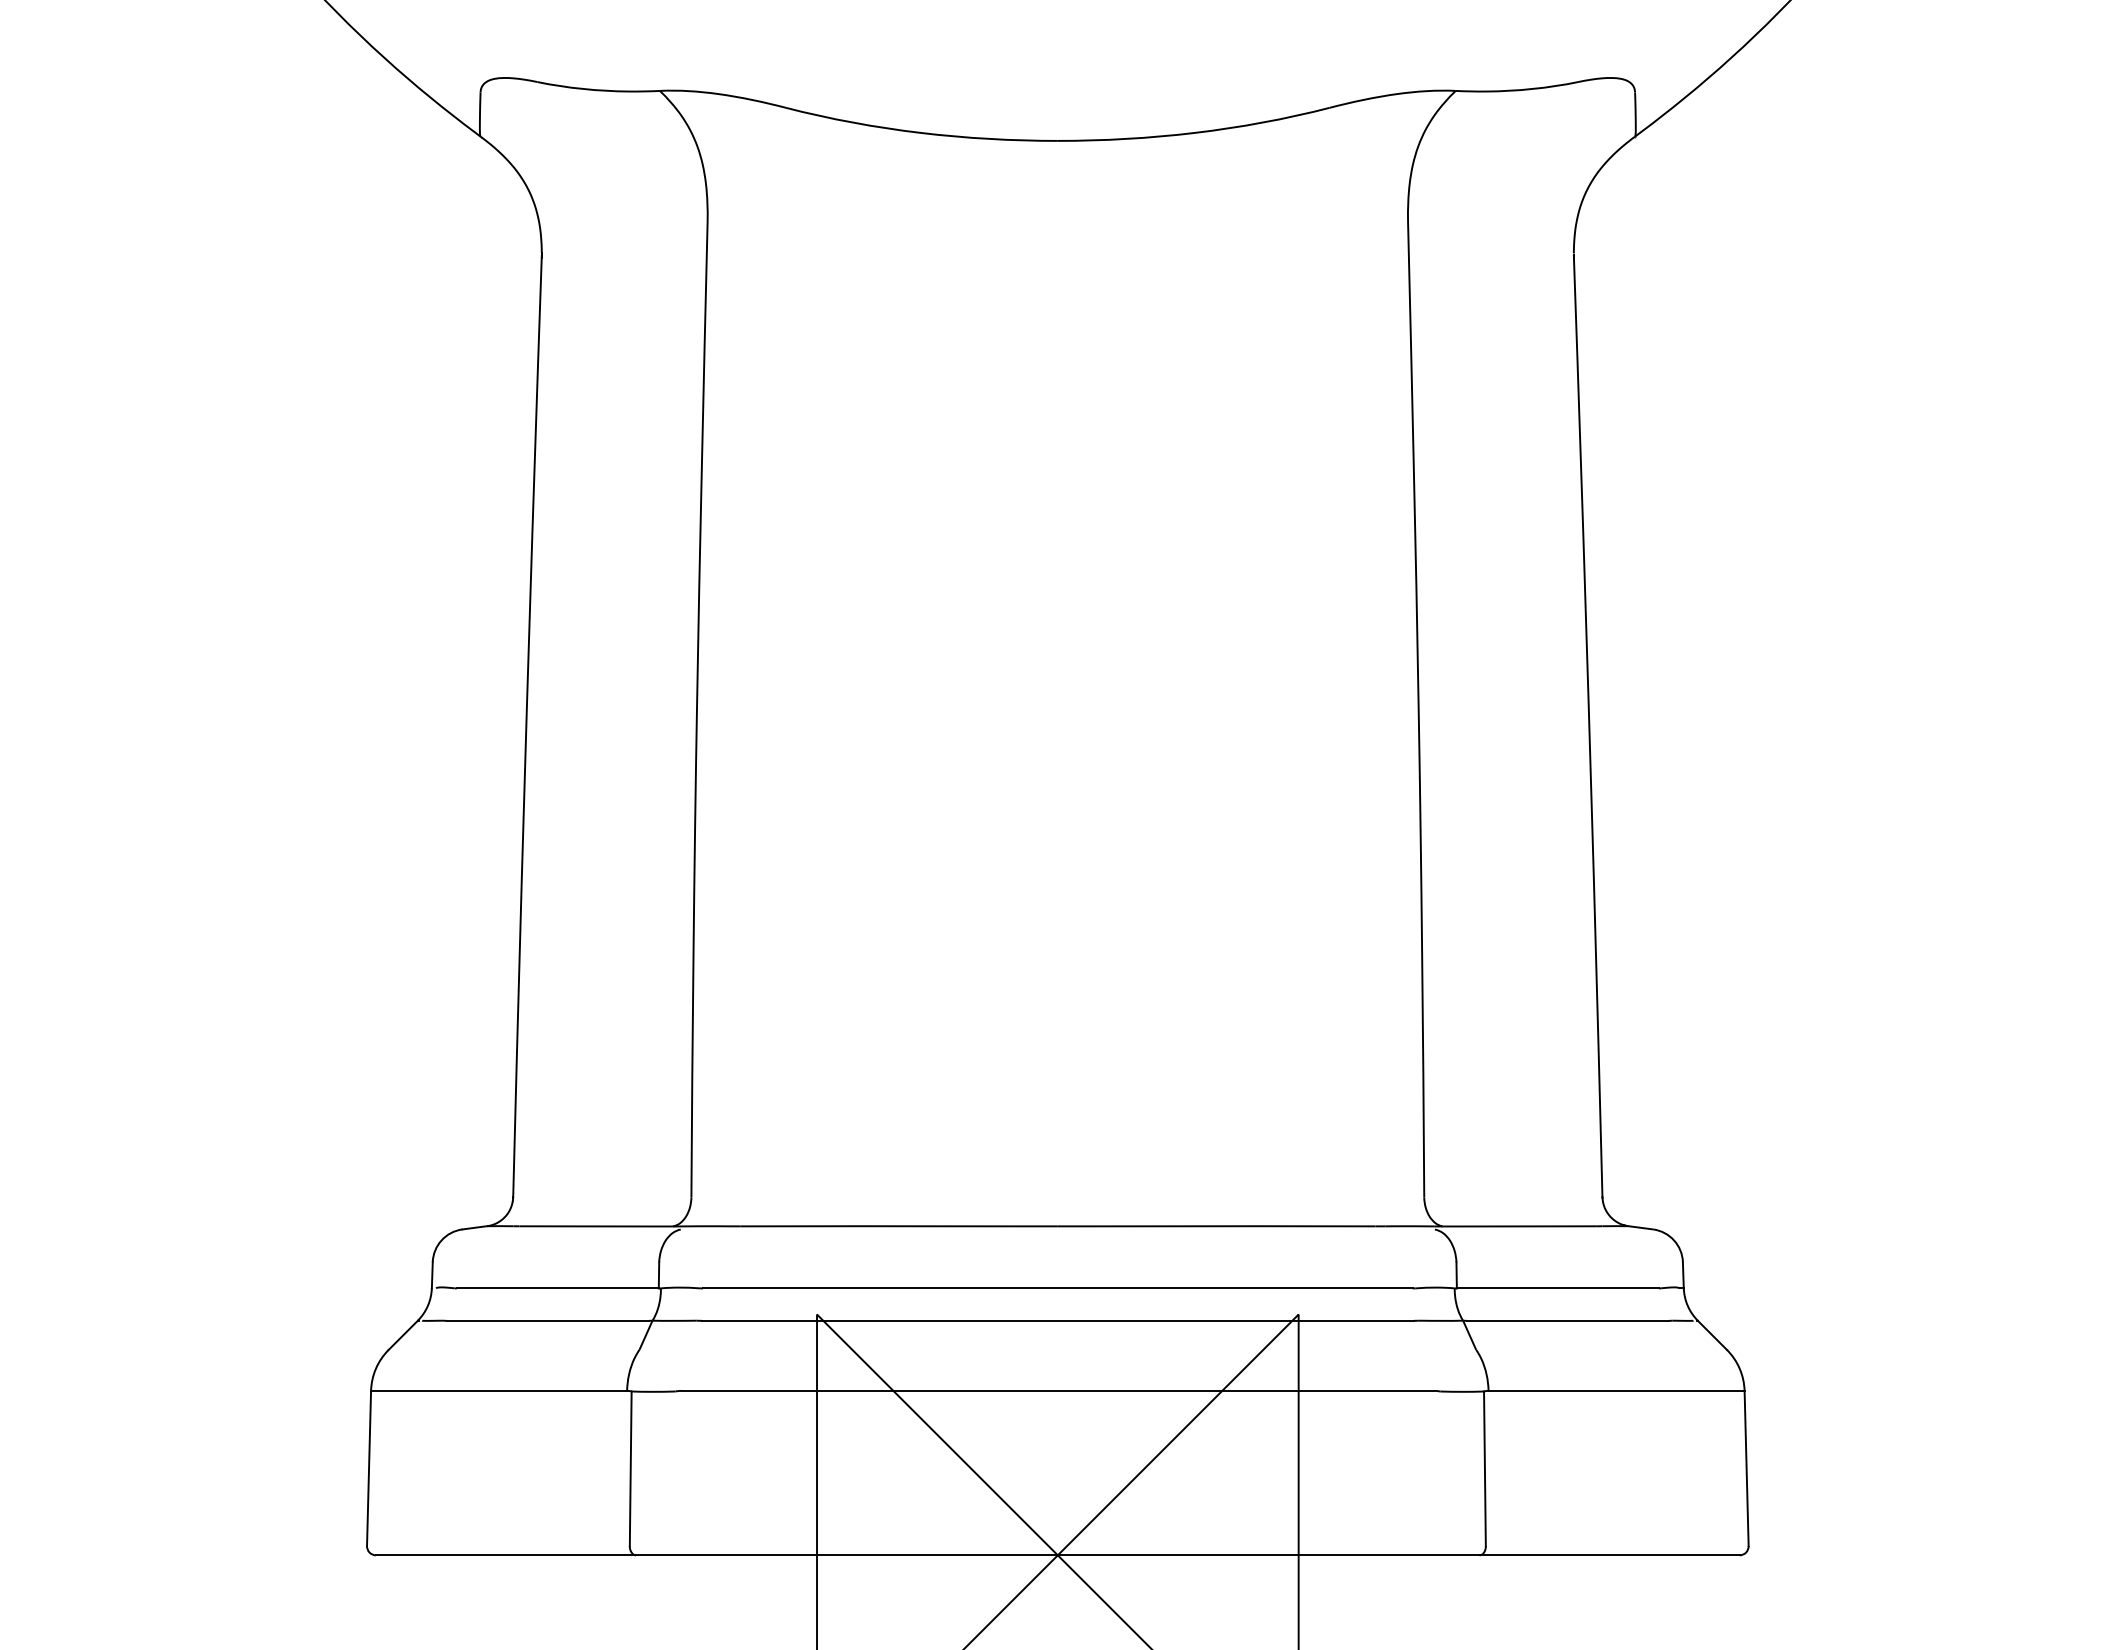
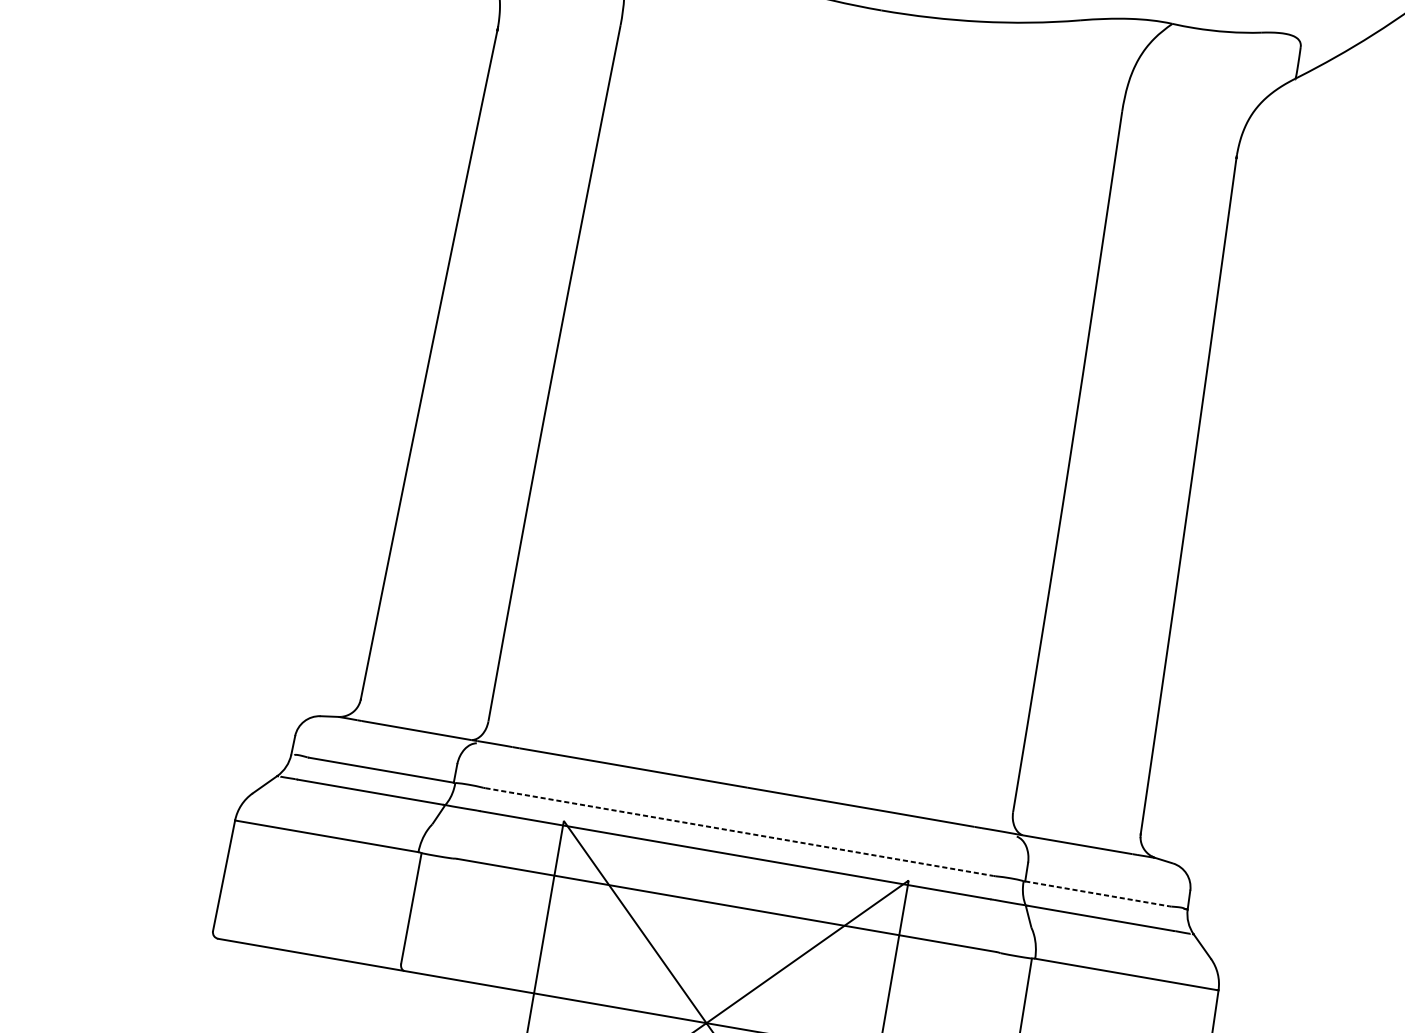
line: (1057, 1288) -> (739, 832), solid -> dashed
line: (1557, 1288) -> (1097, 893), solid -> dashed

